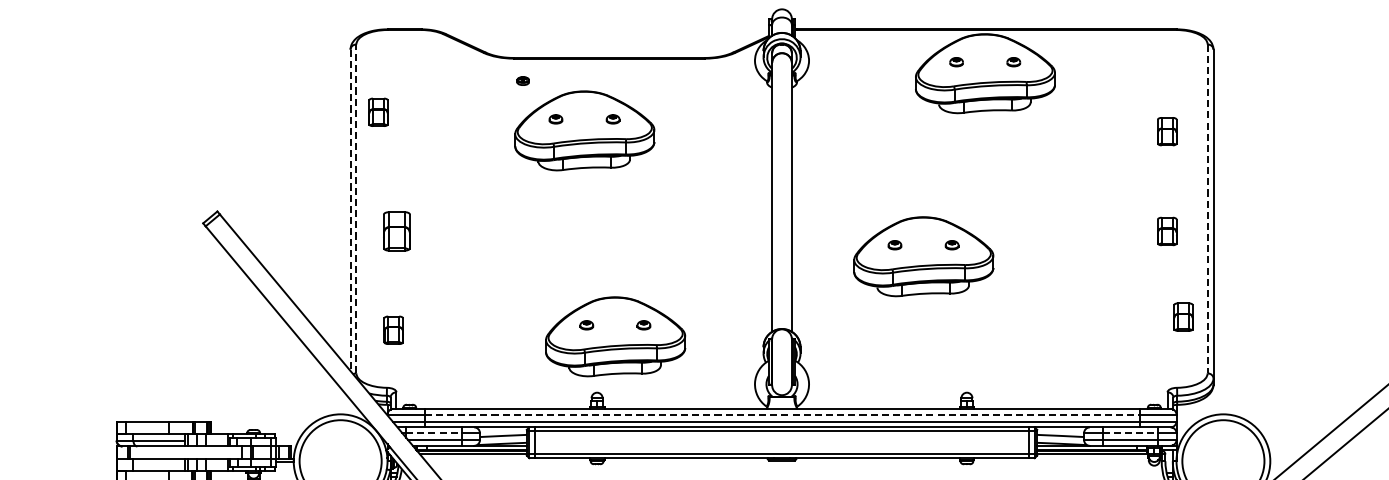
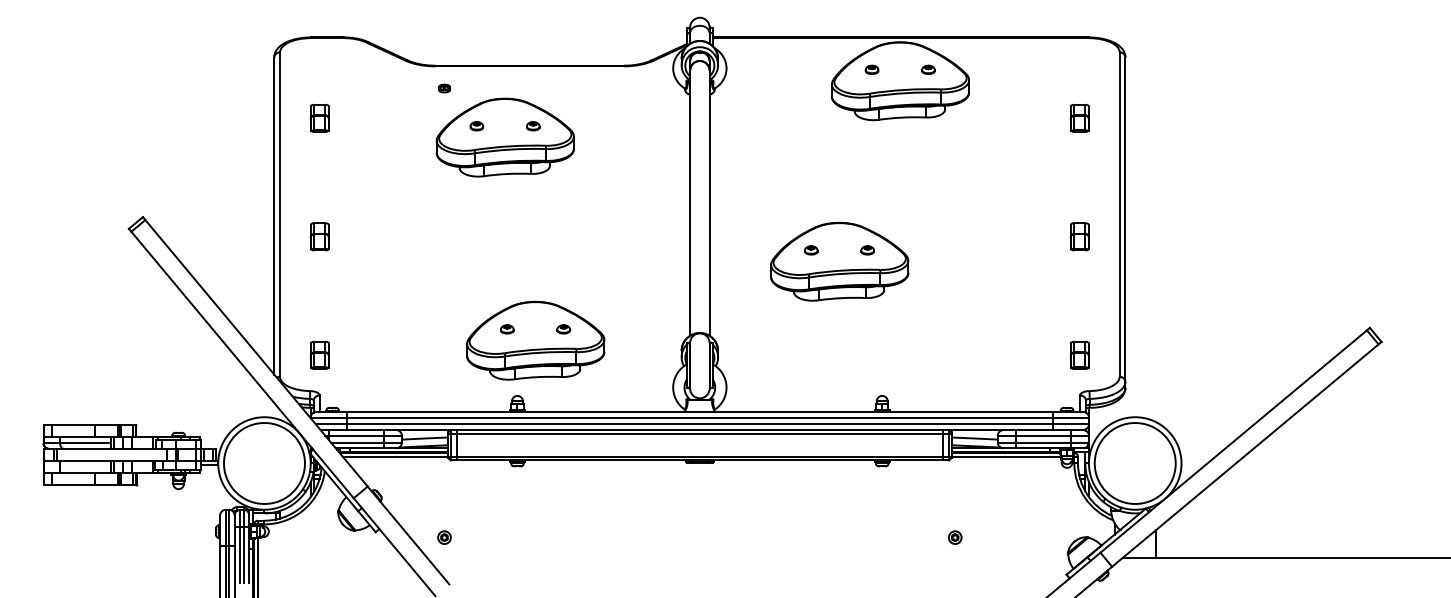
part: (378, 112) -> (319, 118), moved
part: (1166, 131) -> (1079, 118), moved
line: (356, 208) -> (280, 214), dashed -> solid
line: (1207, 209) -> (1119, 215), dashed -> solid
line: (350, 210) -> (274, 216), dashed -> solid
part: (396, 231) -> (319, 236), size x0.71
part: (1183, 316) -> (1079, 354), moved
part: (393, 329) -> (319, 354), moved
line: (781, 414) -> (699, 417), dashed -> solid
line: (433, 432) -> (356, 435), dashed -> solid
line: (1130, 432) -> (1043, 435), dashed -> solid

